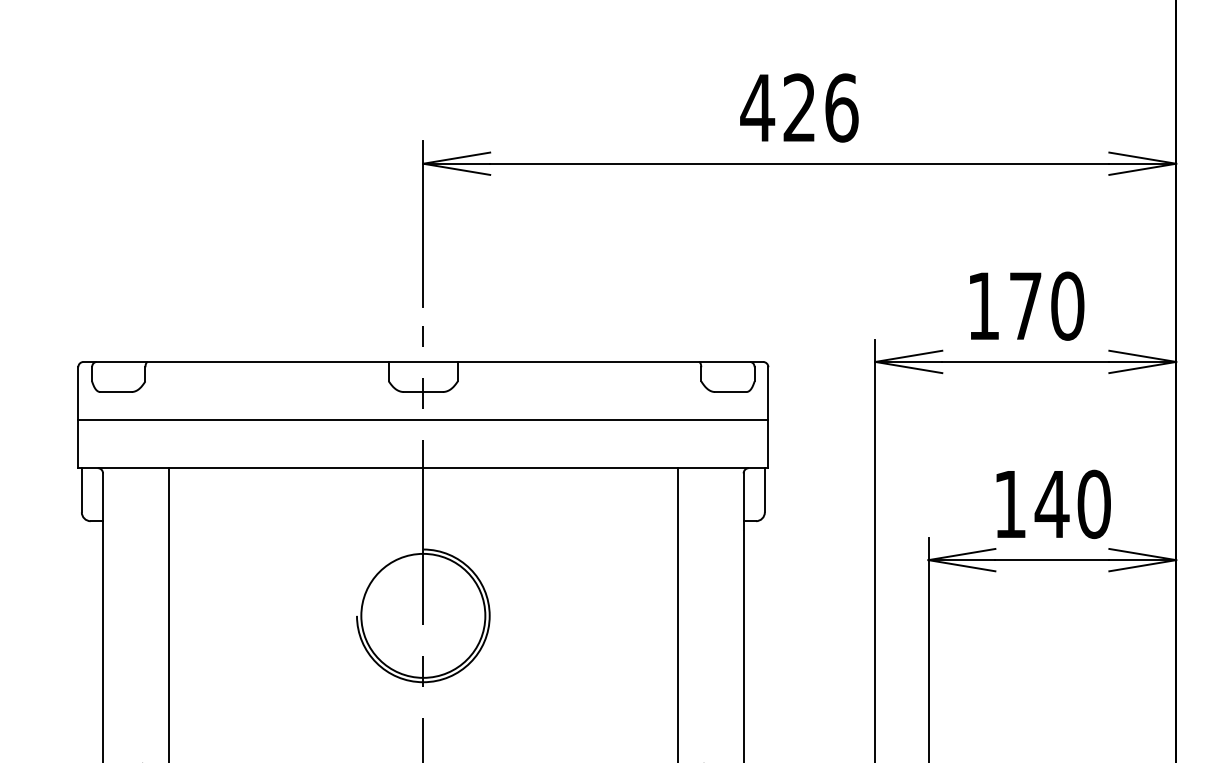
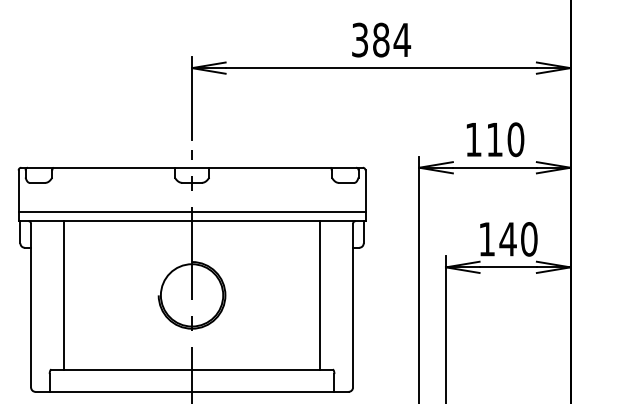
text: (800, 106) -> (381, 39), 426 -> 384
text: (1025, 305) -> (494, 139), 170 -> 110
line: (422, 421) -> (191, 212), moved

